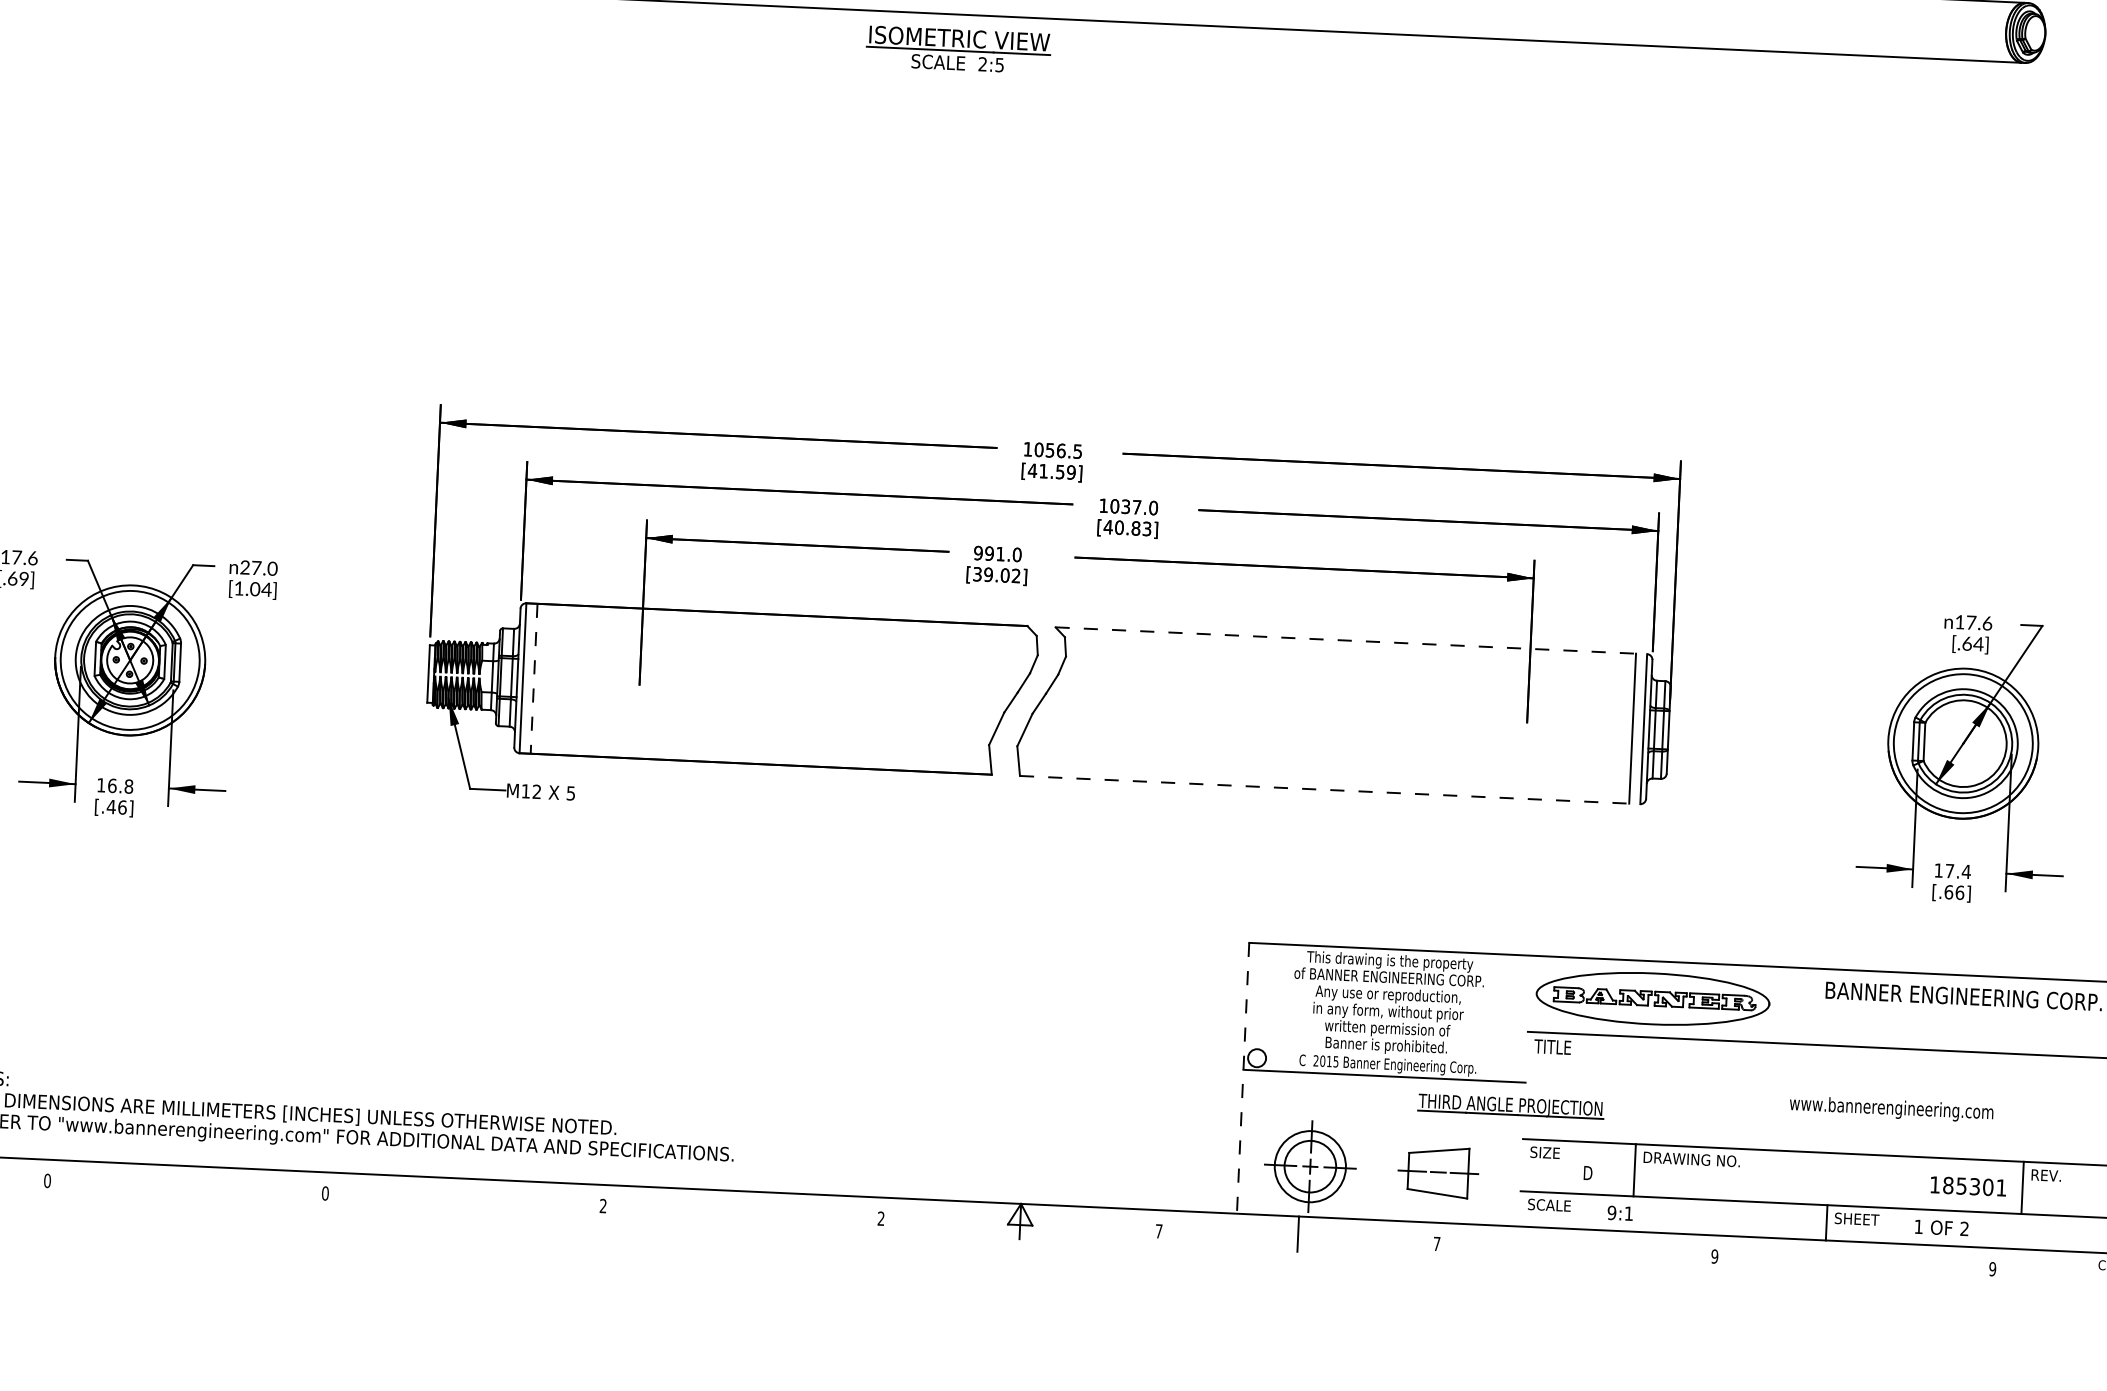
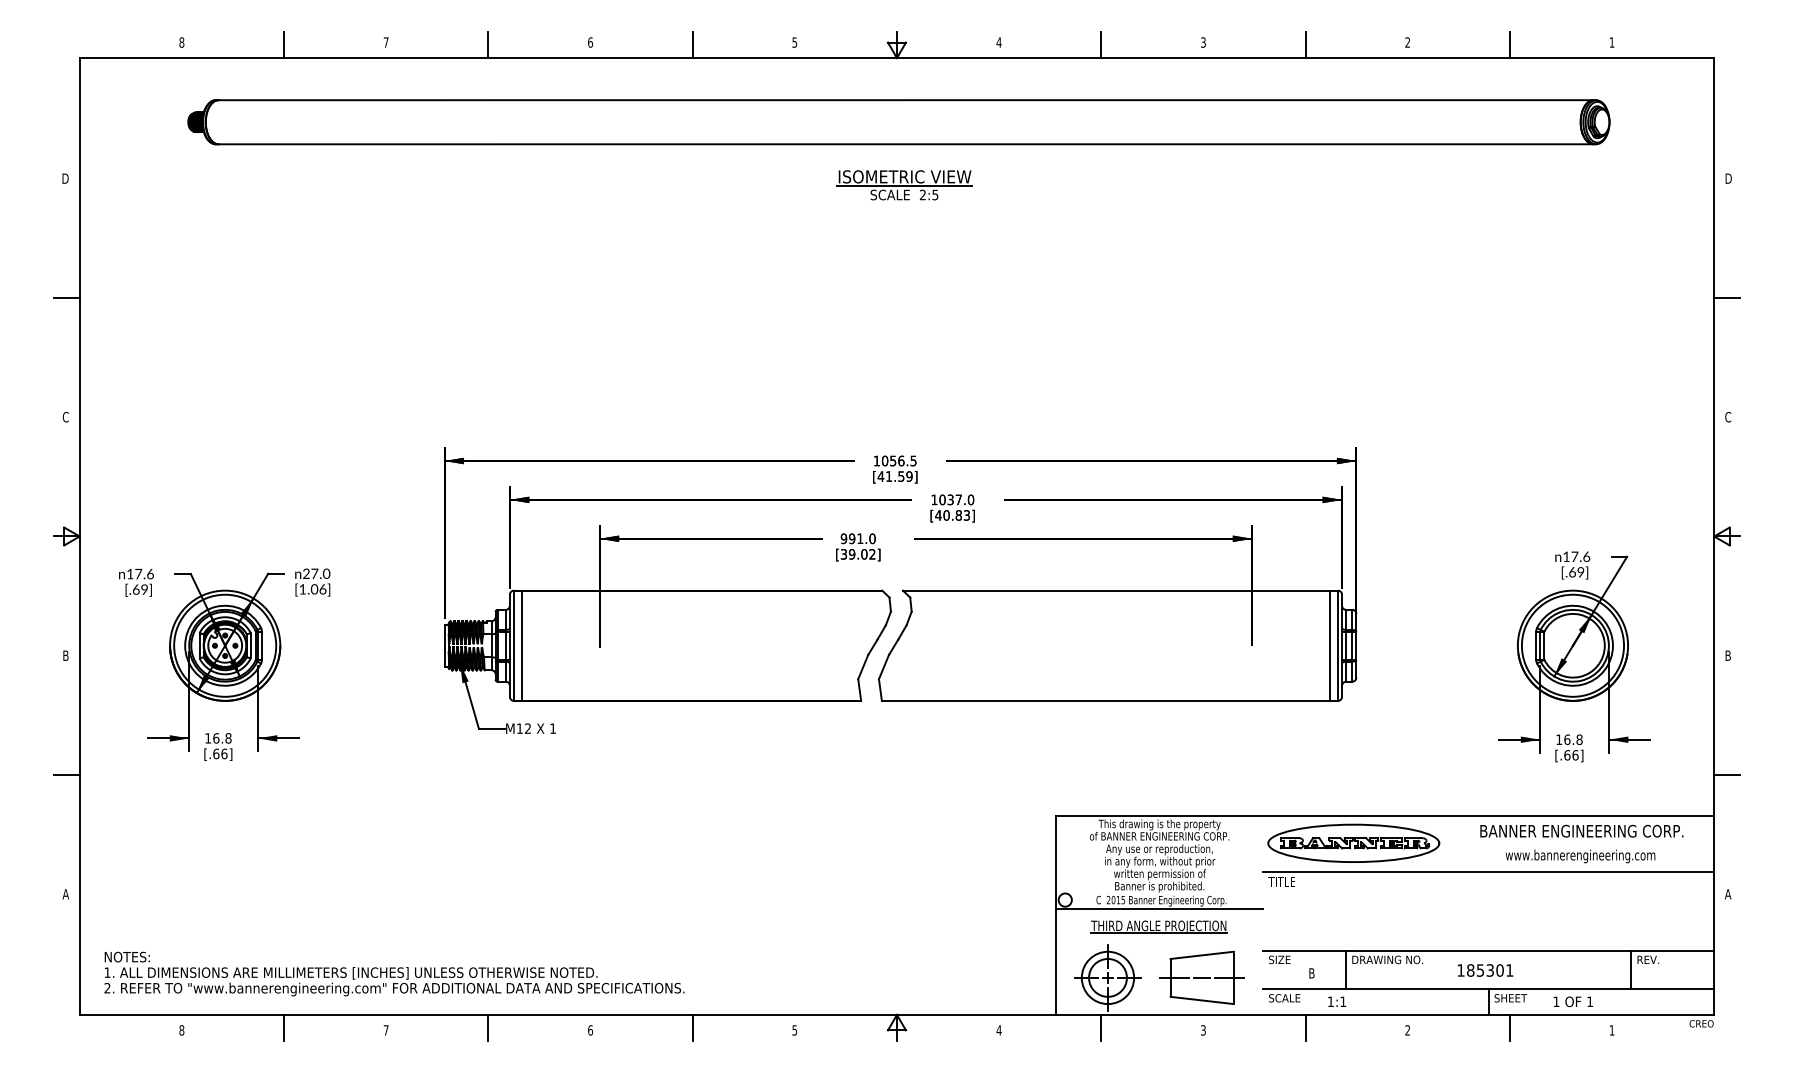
part: (958, 50) -> (904, 185), moved
text: (266, 589) -> (322, 589), [1.04] -> [1.06]
line: (1352, 640) -> (1121, 590), dashed -> solid
text: (1978, 644) -> (1580, 572), [.64] -> [.69]
line: (534, 679) -> (522, 646), dashed -> solid
line: (1330, 789) -> (1110, 700), dashed -> solid
text: (570, 793) -> (552, 728), 5 -> 1
text: (111, 806) -> (216, 753), [.46] -> [.66]
text: (1958, 871) -> (1573, 739), 17.4 -> 16.8
line: (1242, 1078) -> (1055, 915), dashed -> solid
part: (1510, 1105) -> (1158, 926), moved
text: (1891, 1109) -> (1580, 856), moved
part: (1437, 1171) -> (1201, 977), size x1.43
text: (1588, 1173) -> (1312, 973), D -> B
text: (47, 1180) -> (181, 1030), 0 -> 8
line: (187, 1183) -> (284, 1027), added
text: (1968, 1186) -> (1485, 970), moved
text: (324, 1193) -> (385, 1030), 0 -> 7
line: (464, 1195) -> (488, 1027), added
text: (603, 1206) -> (590, 1030), 2 -> 6
line: (742, 1208) -> (692, 1027), added
text: (1611, 1212) -> (1330, 1001), 9:1 -> 1:1
text: (880, 1218) -> (794, 1030), 2 -> 5
text: (1963, 1228) -> (1589, 1001), 2 -> 1
text: (1158, 1231) -> (998, 1030), 7 -> 4
text: (1437, 1244) -> (1203, 1030), 7 -> 3
line: (1575, 1246) -> (1305, 1027), added
text: (1714, 1256) -> (1407, 1030), 9 -> 2
line: (1853, 1258) -> (1509, 1027), added
text: (1991, 1269) -> (1611, 1030), 9 -> 1

